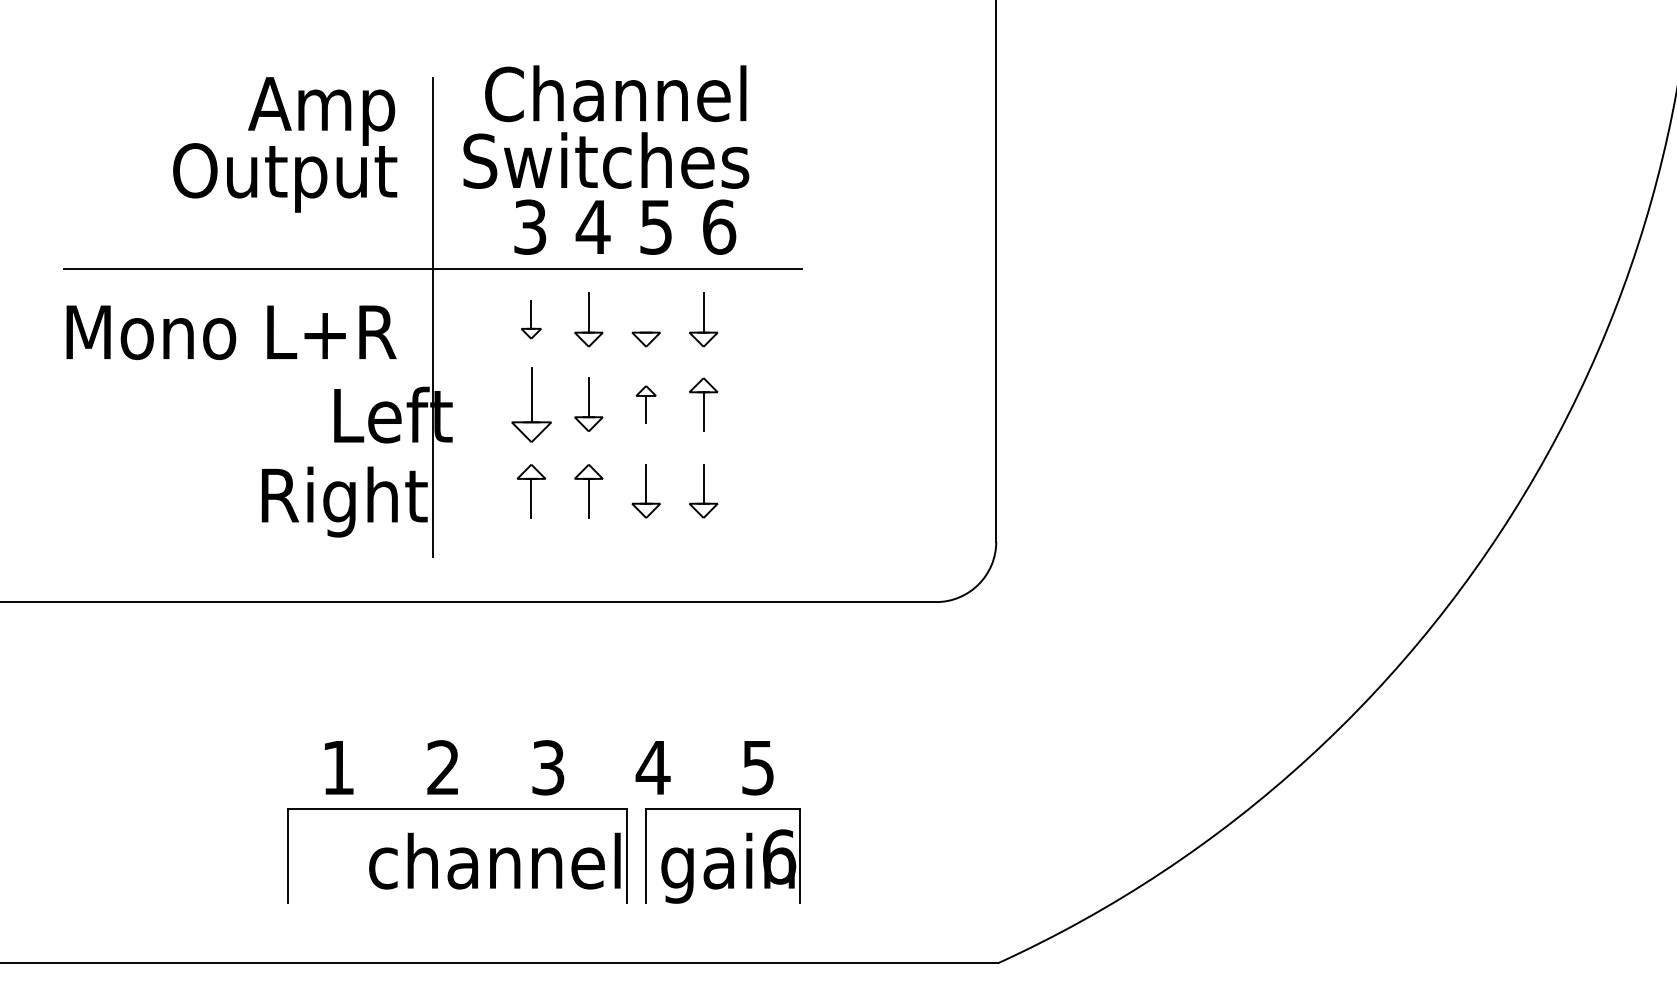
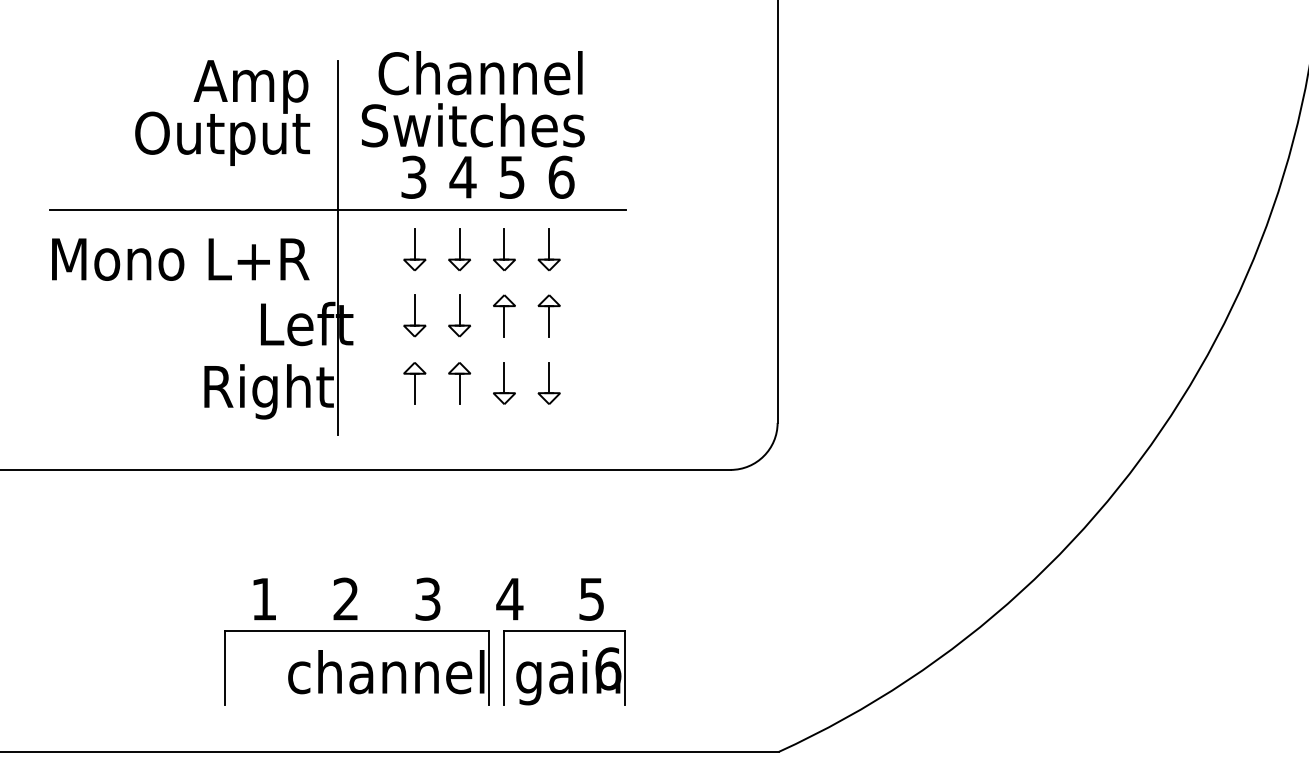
line: (646, 312) -> (504, 243), added
part: (530, 319) -> (414, 249), size x1.43
part: (530, 404) -> (414, 315), size x0.71
part: (645, 404) -> (503, 315), size x1.43

